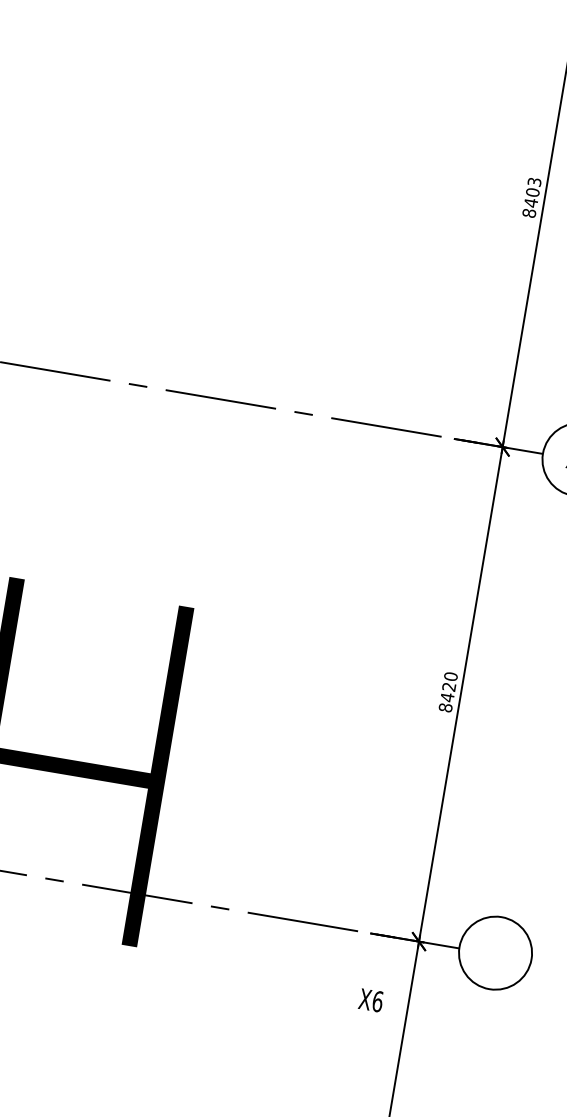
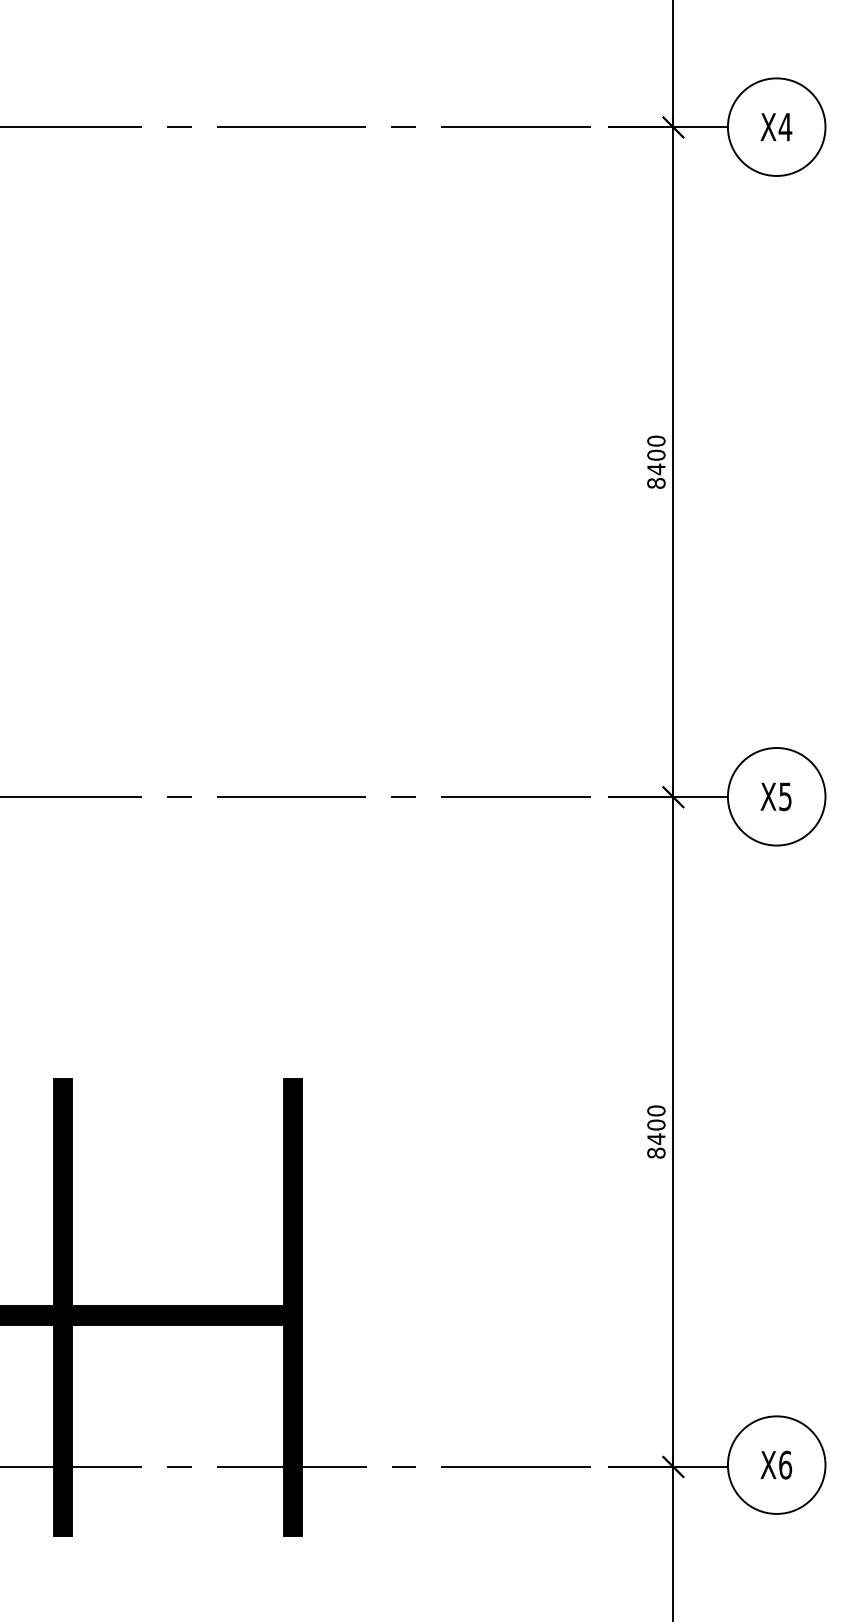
text: (534, 181) -> (656, 440), 8403 -> 8400
text: (449, 686) -> (656, 1124), 8420 -> 8400
text: (371, 1000) -> (776, 1464), moved

